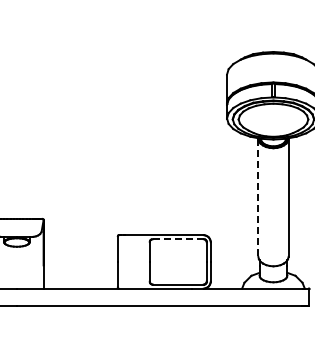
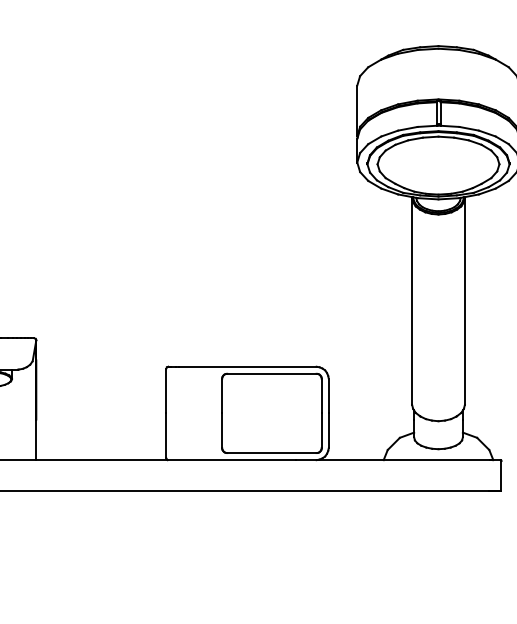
line: (258, 197) -> (412, 300), dashed -> solid
line: (178, 239) -> (272, 374), dashed -> solid

